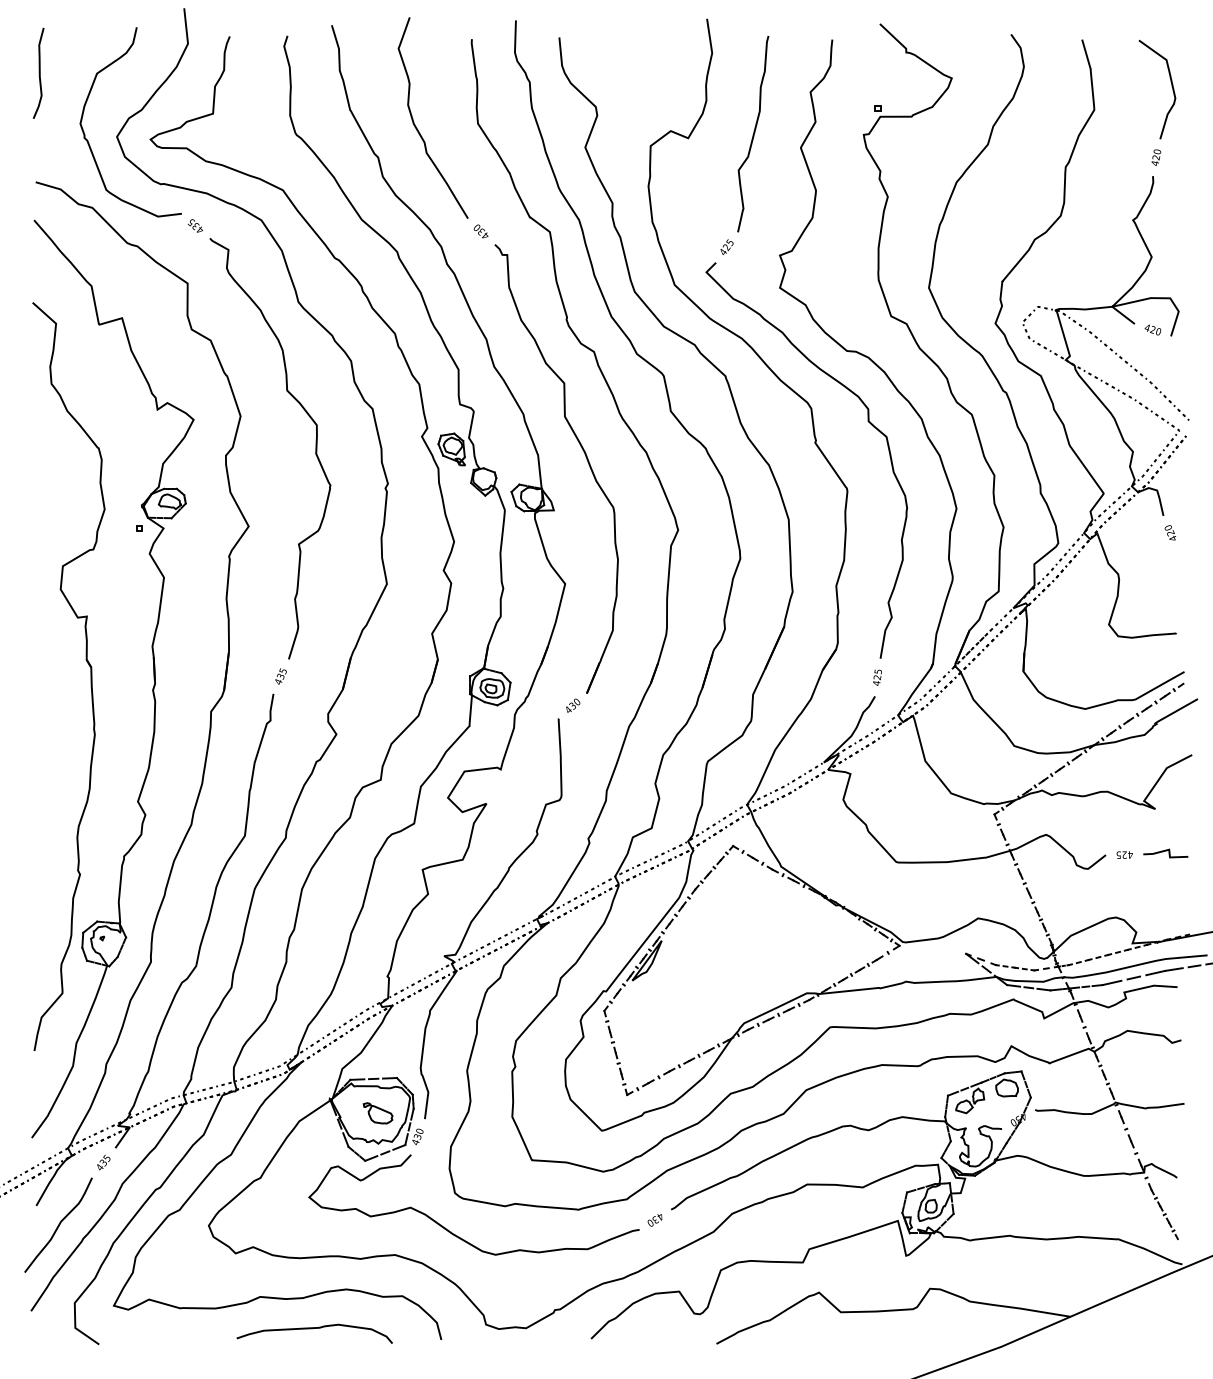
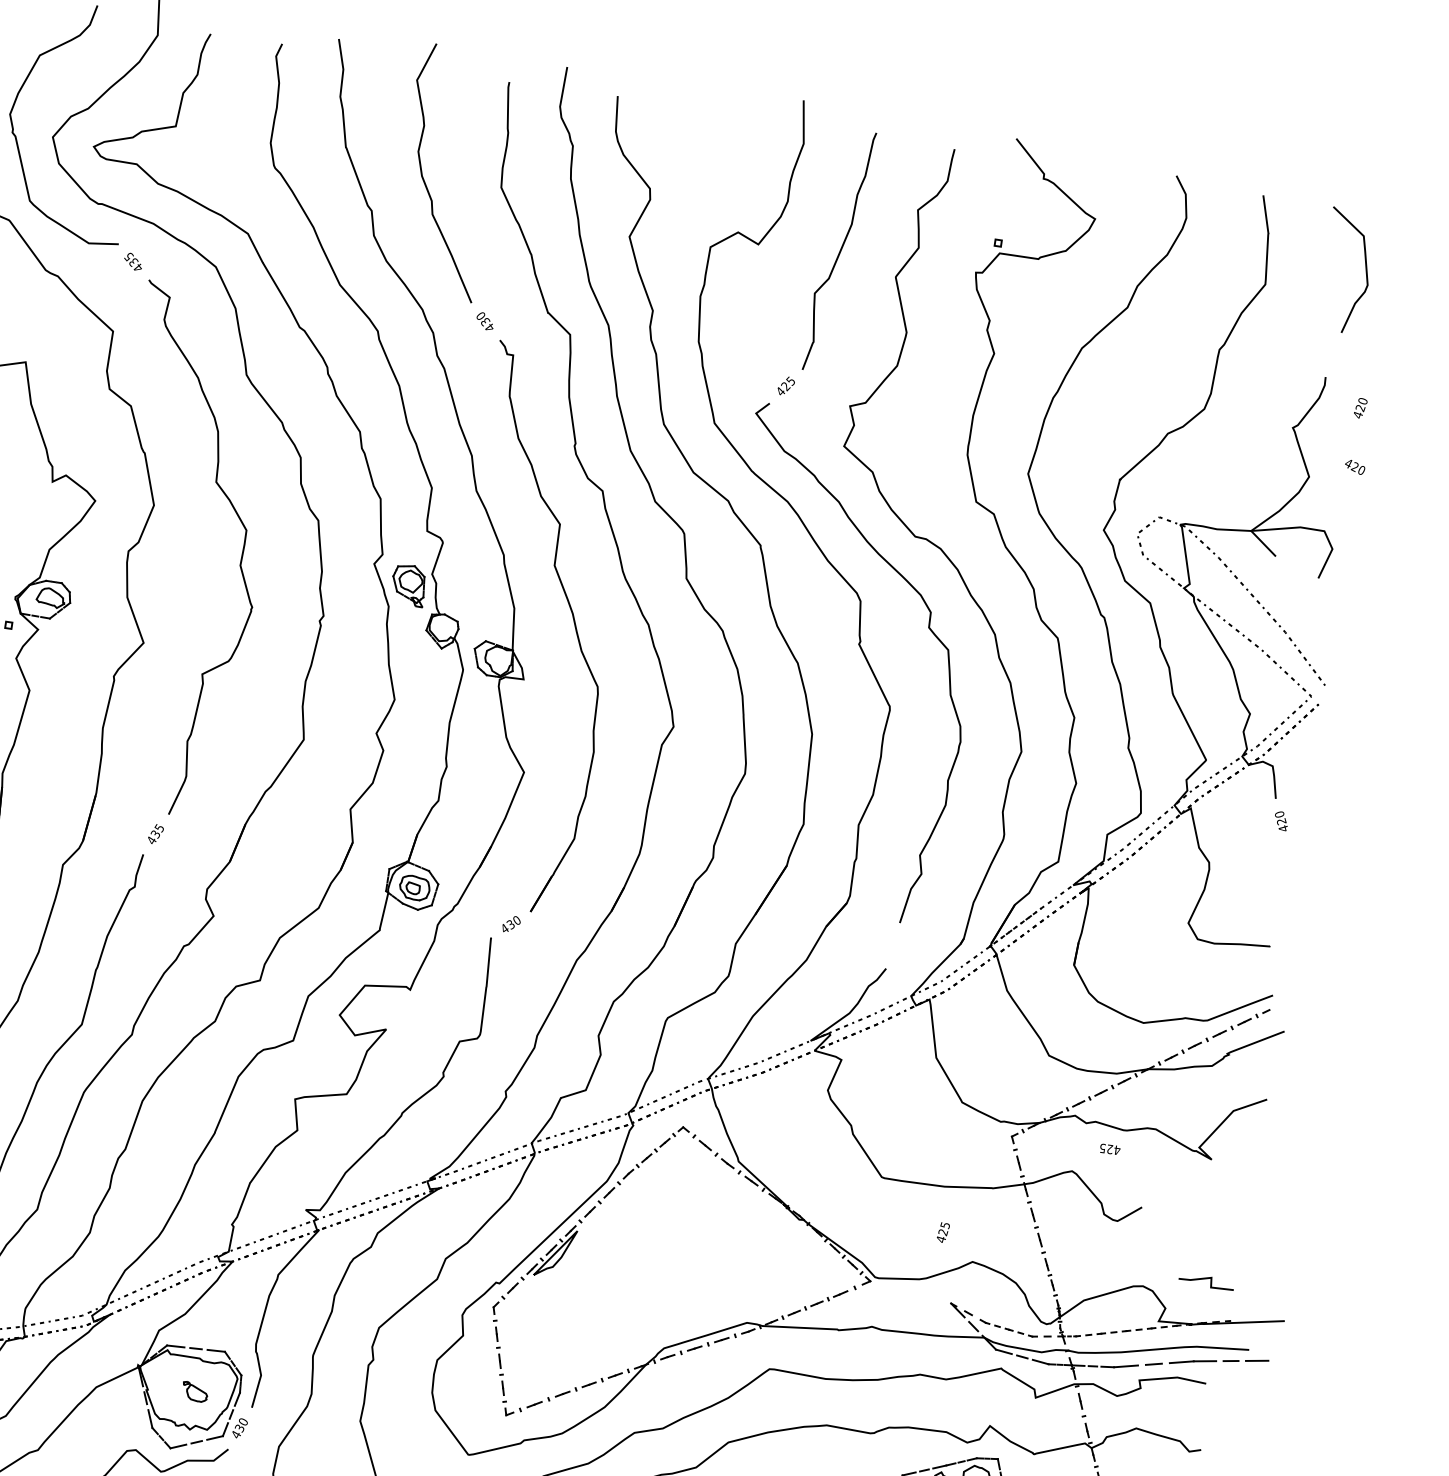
text: (1156, 157) -> (1360, 408), moved
text: (1152, 329) -> (1354, 466), moved
text: (877, 677) -> (943, 1232), moved
line: (1165, 851) -> (1206, 1279), moved
text: (1124, 854) -> (1109, 1148), moved
part: (377, 1113) -> (194, 1392), size x0.7

